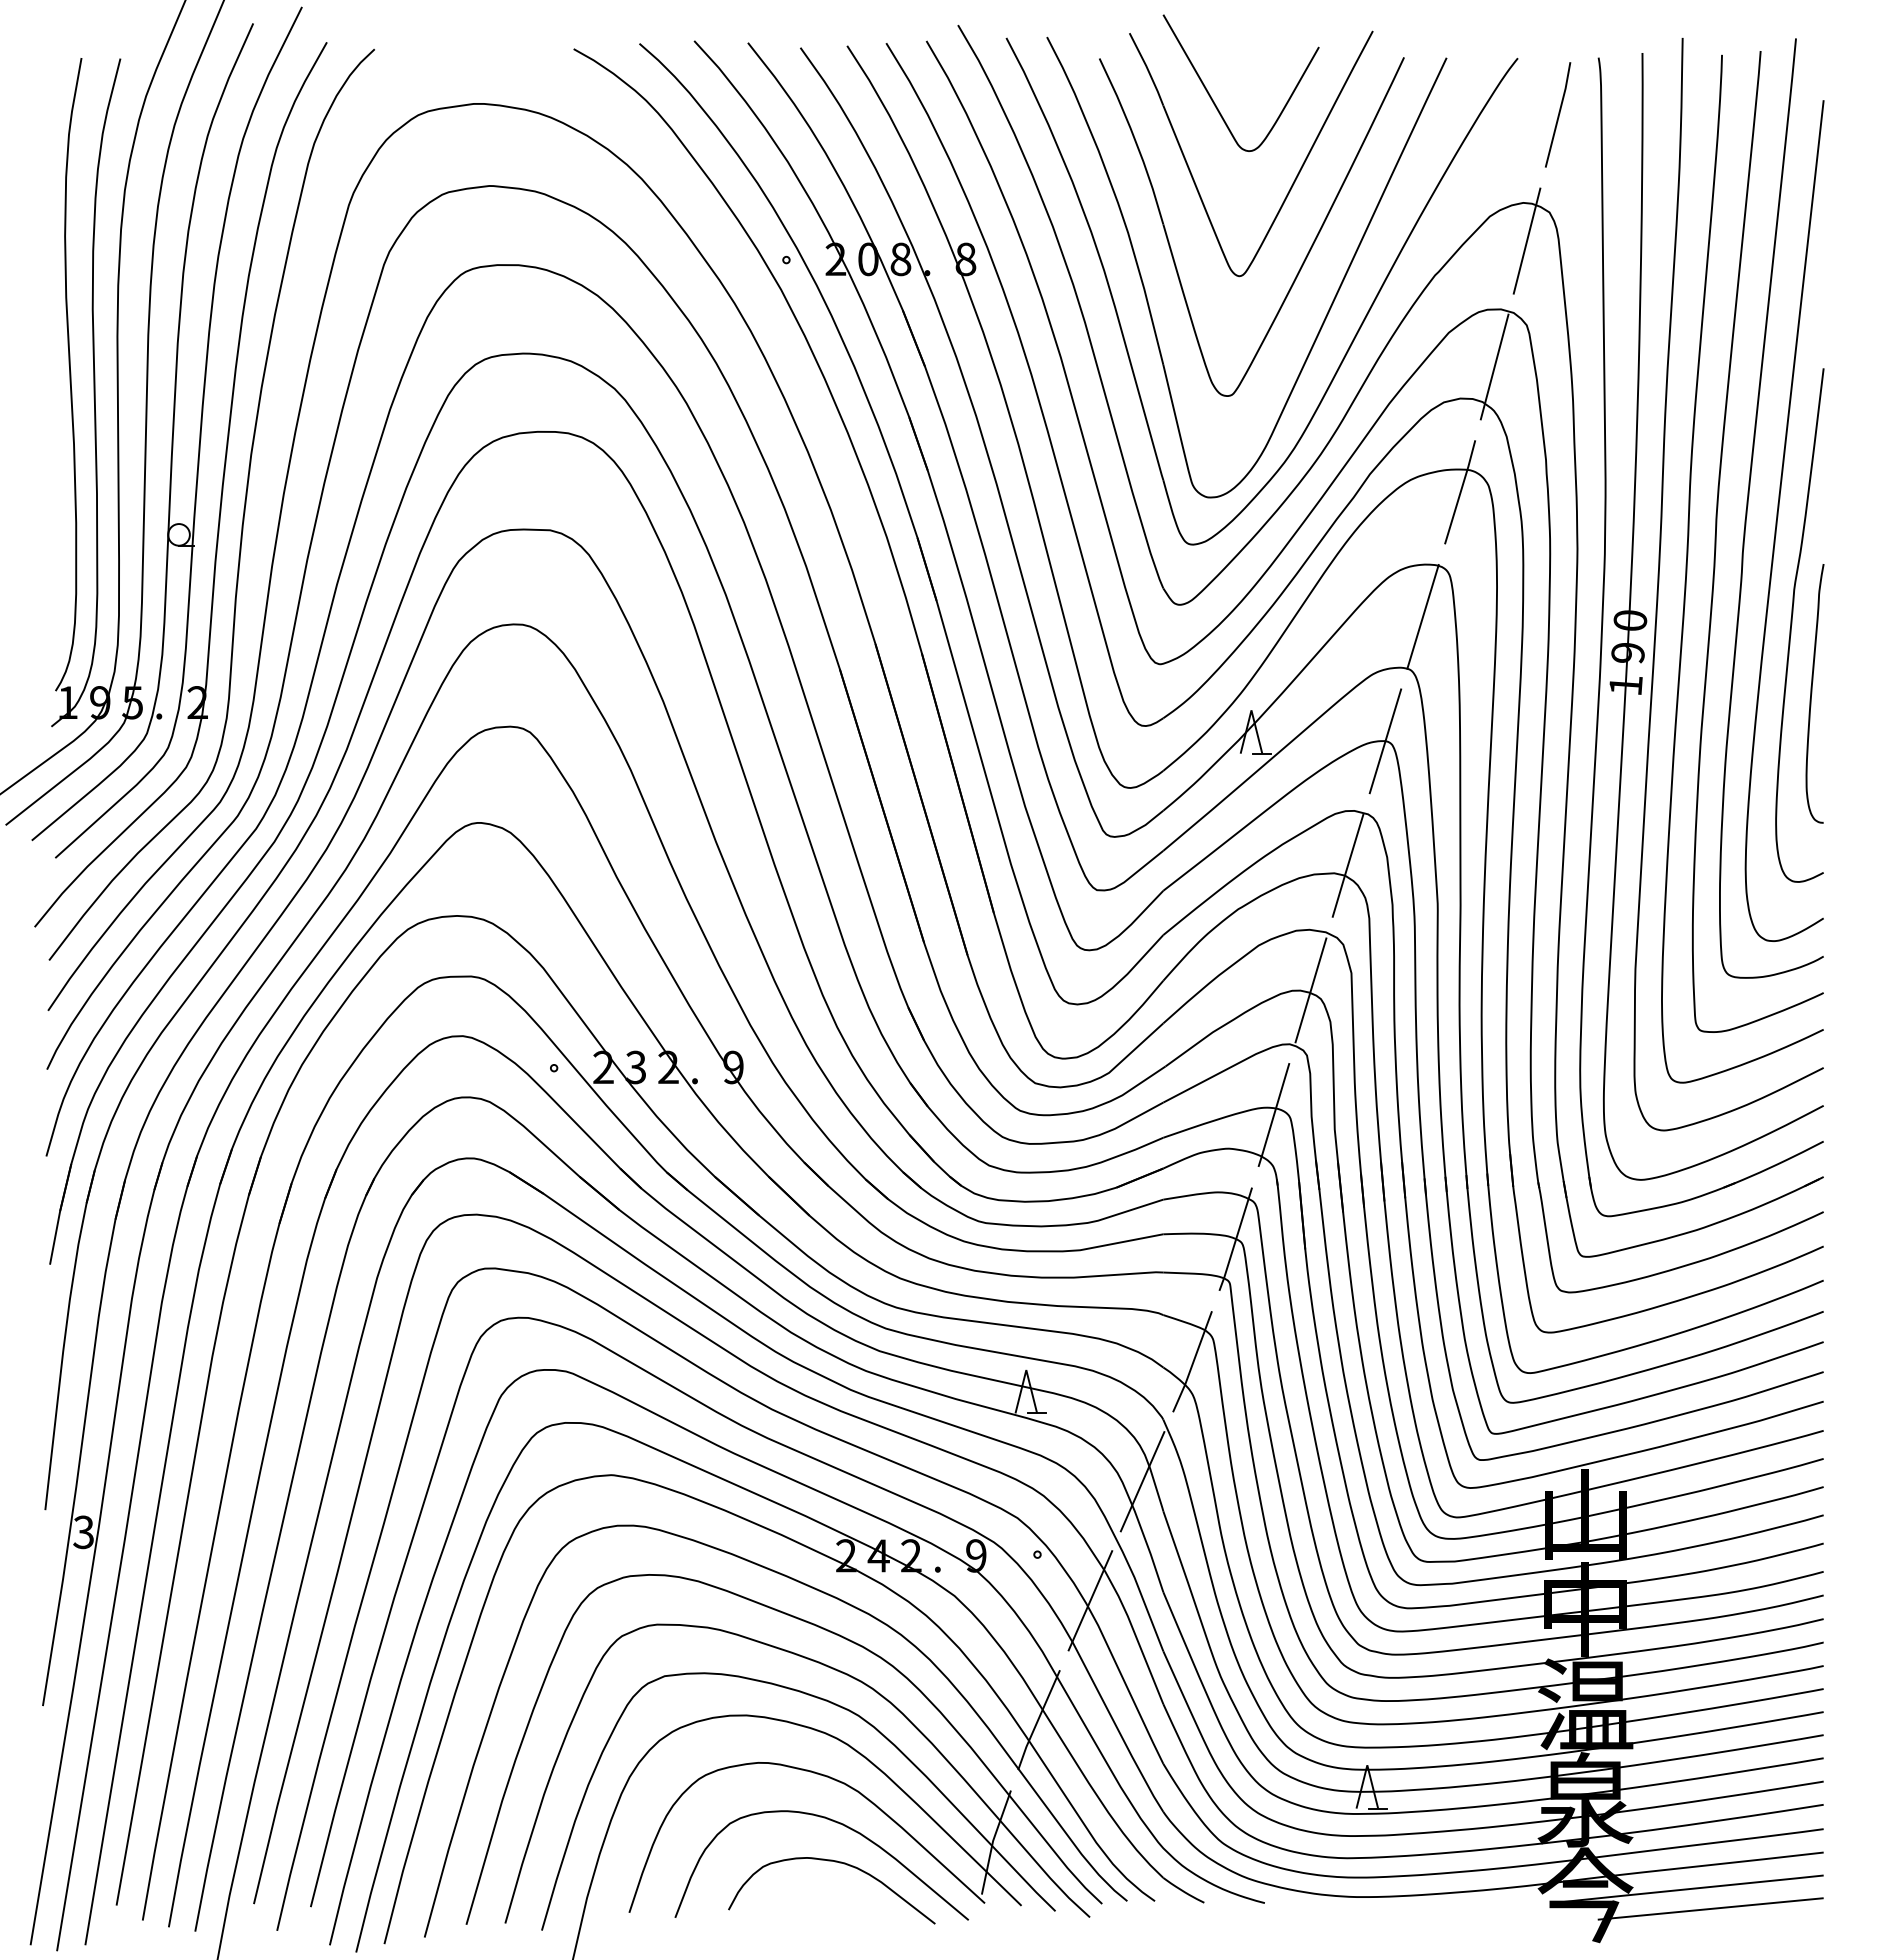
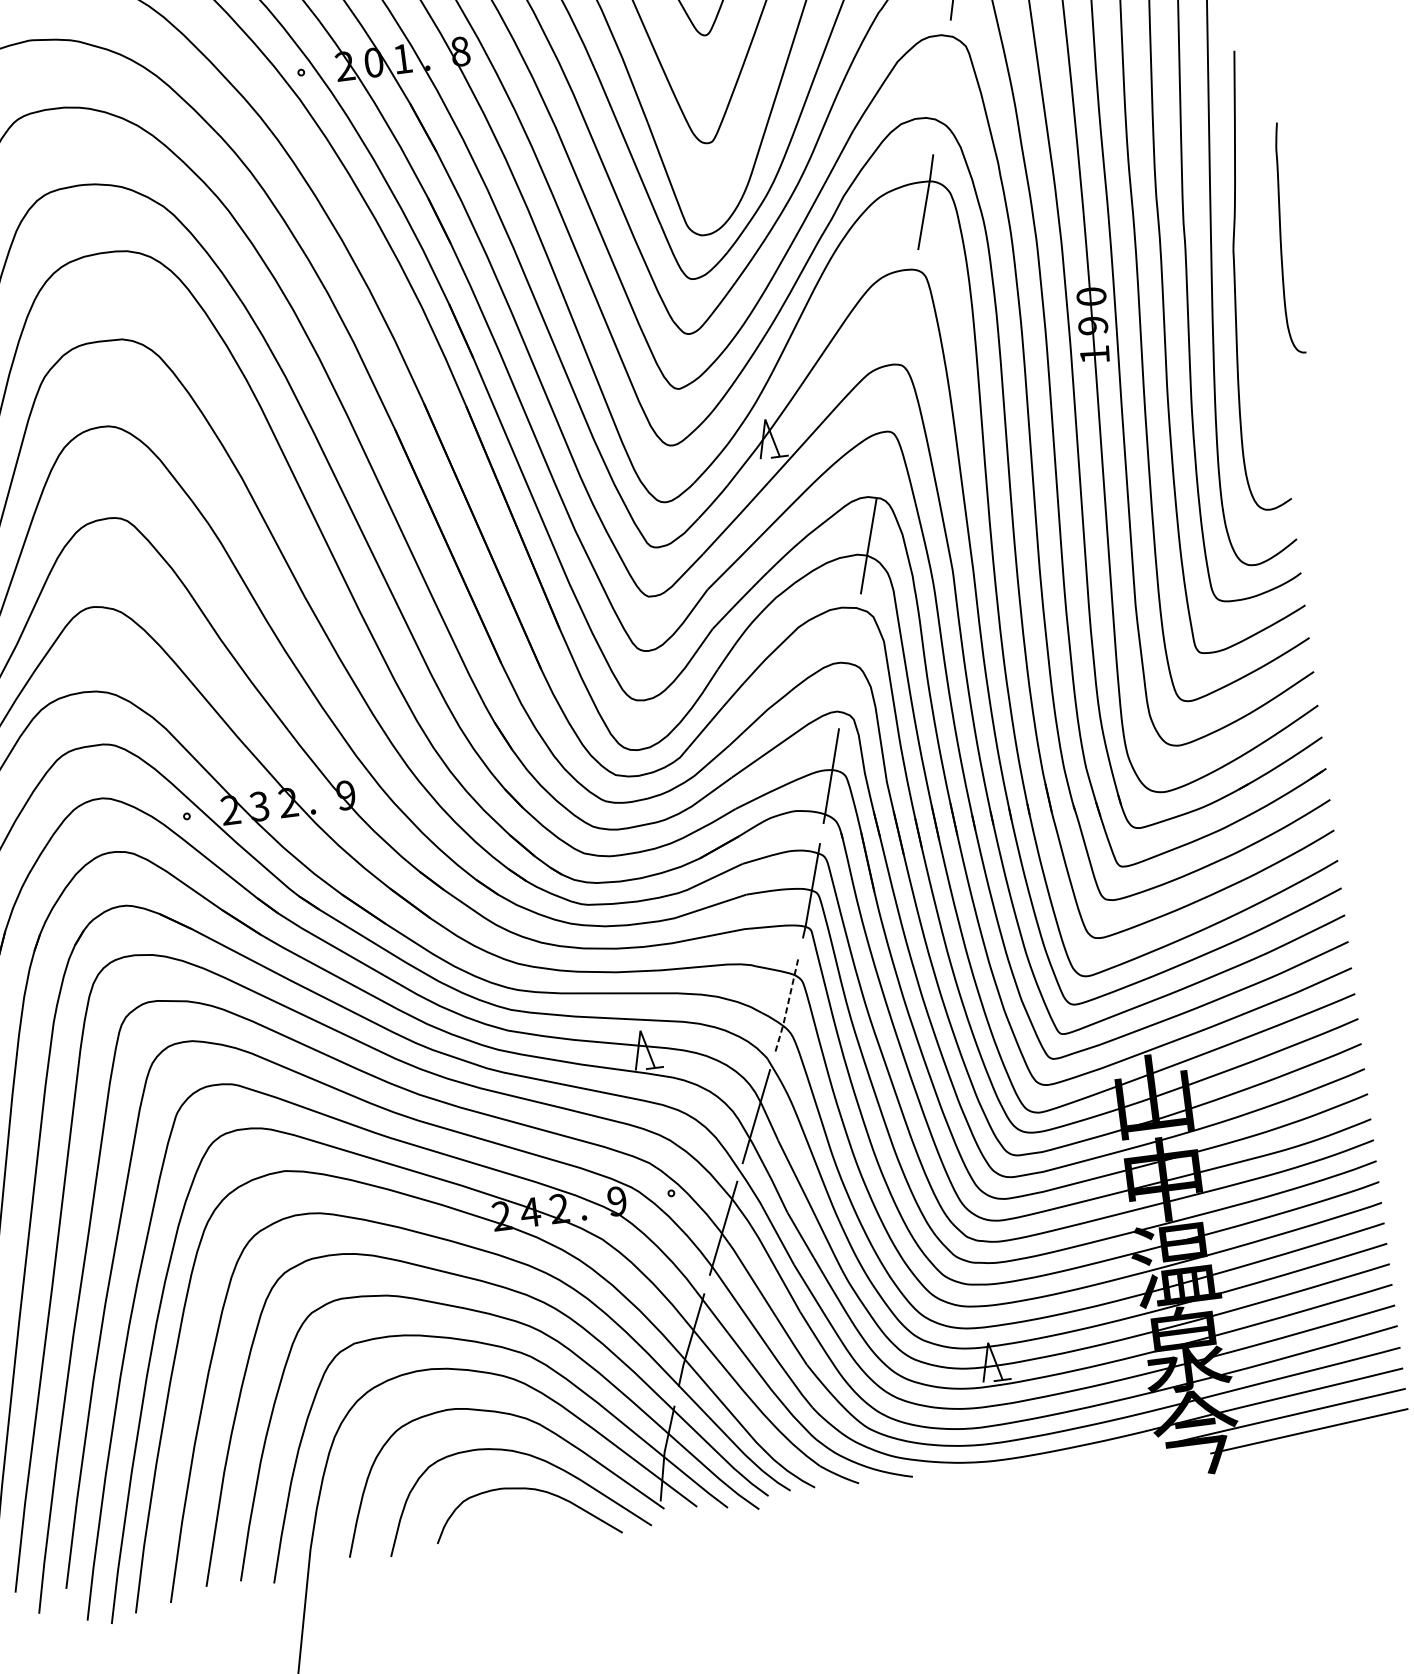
text: (900, 259) -> (402, 59), 8 -> 1
line: (1494, 366) -> (941, 86), removed
line: (1422, 616) -> (906, 316), removed
curve: (1812, 693) -> (1281, 238), moved
line: (1385, 741) -> (887, 431), removed
line: (1310, 990) -> (849, 661), removed
line: (1193, 1362) -> (788, 1005), solid -> dashed

